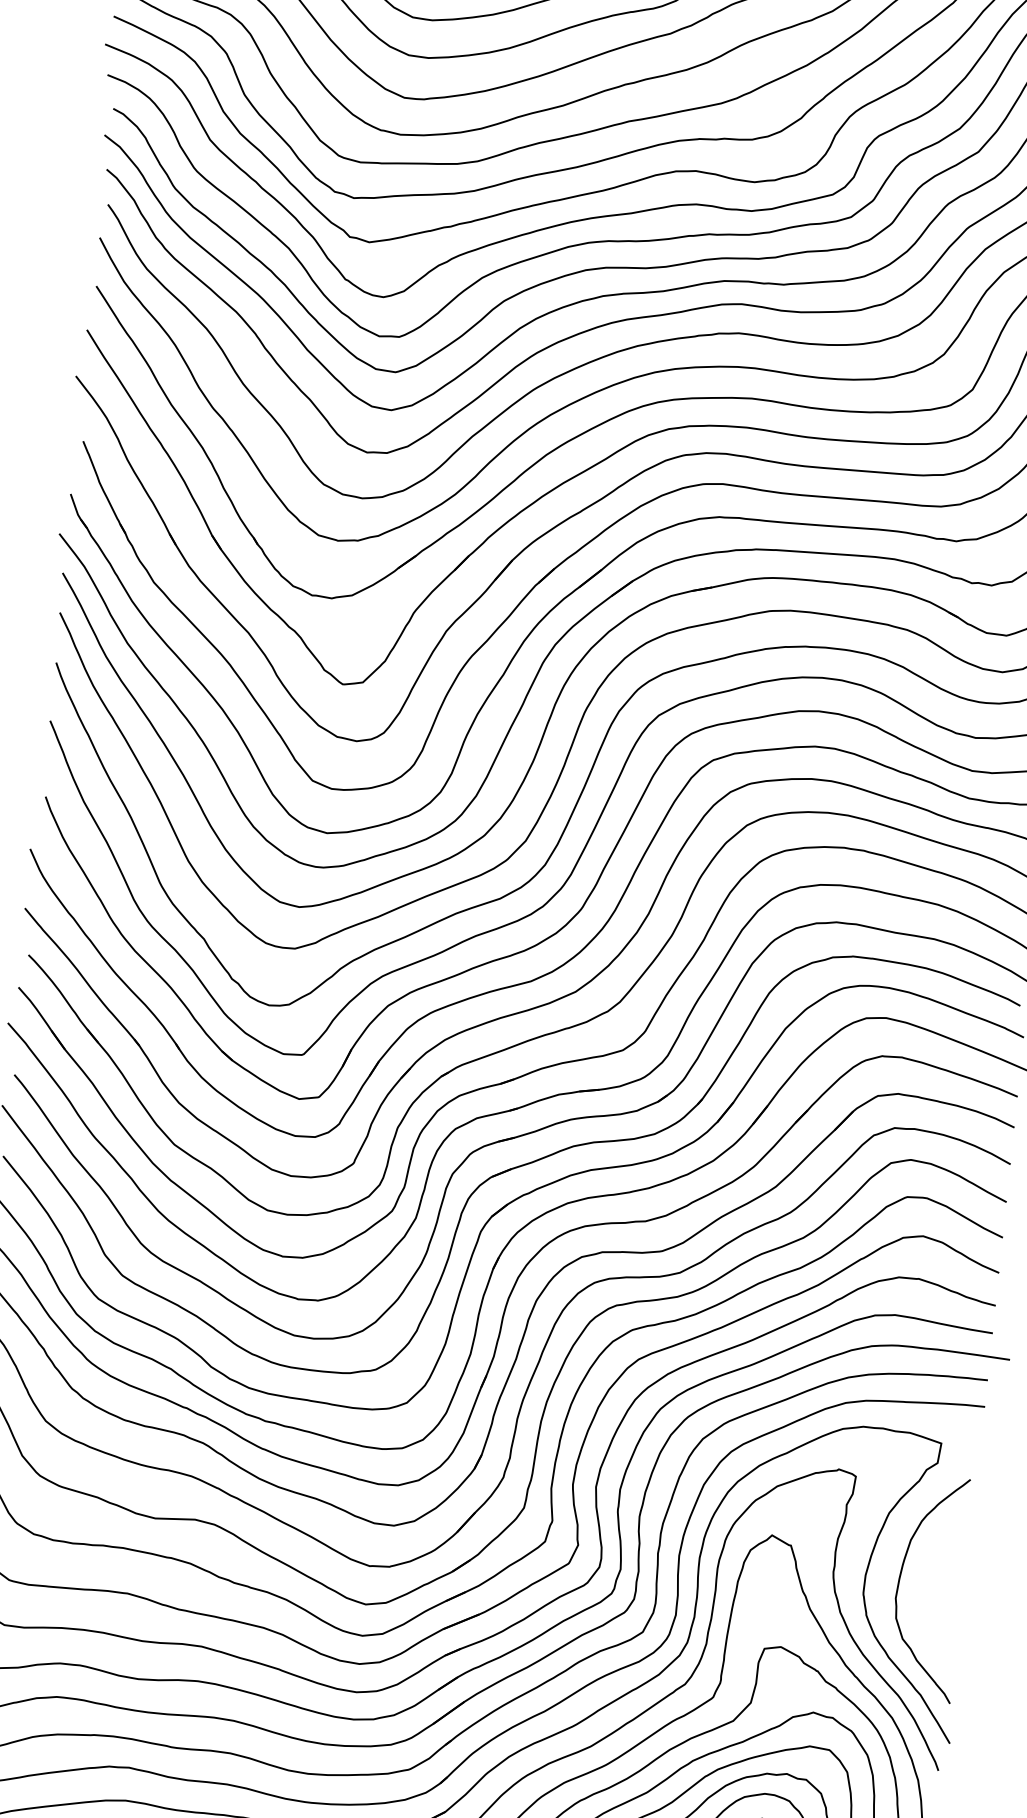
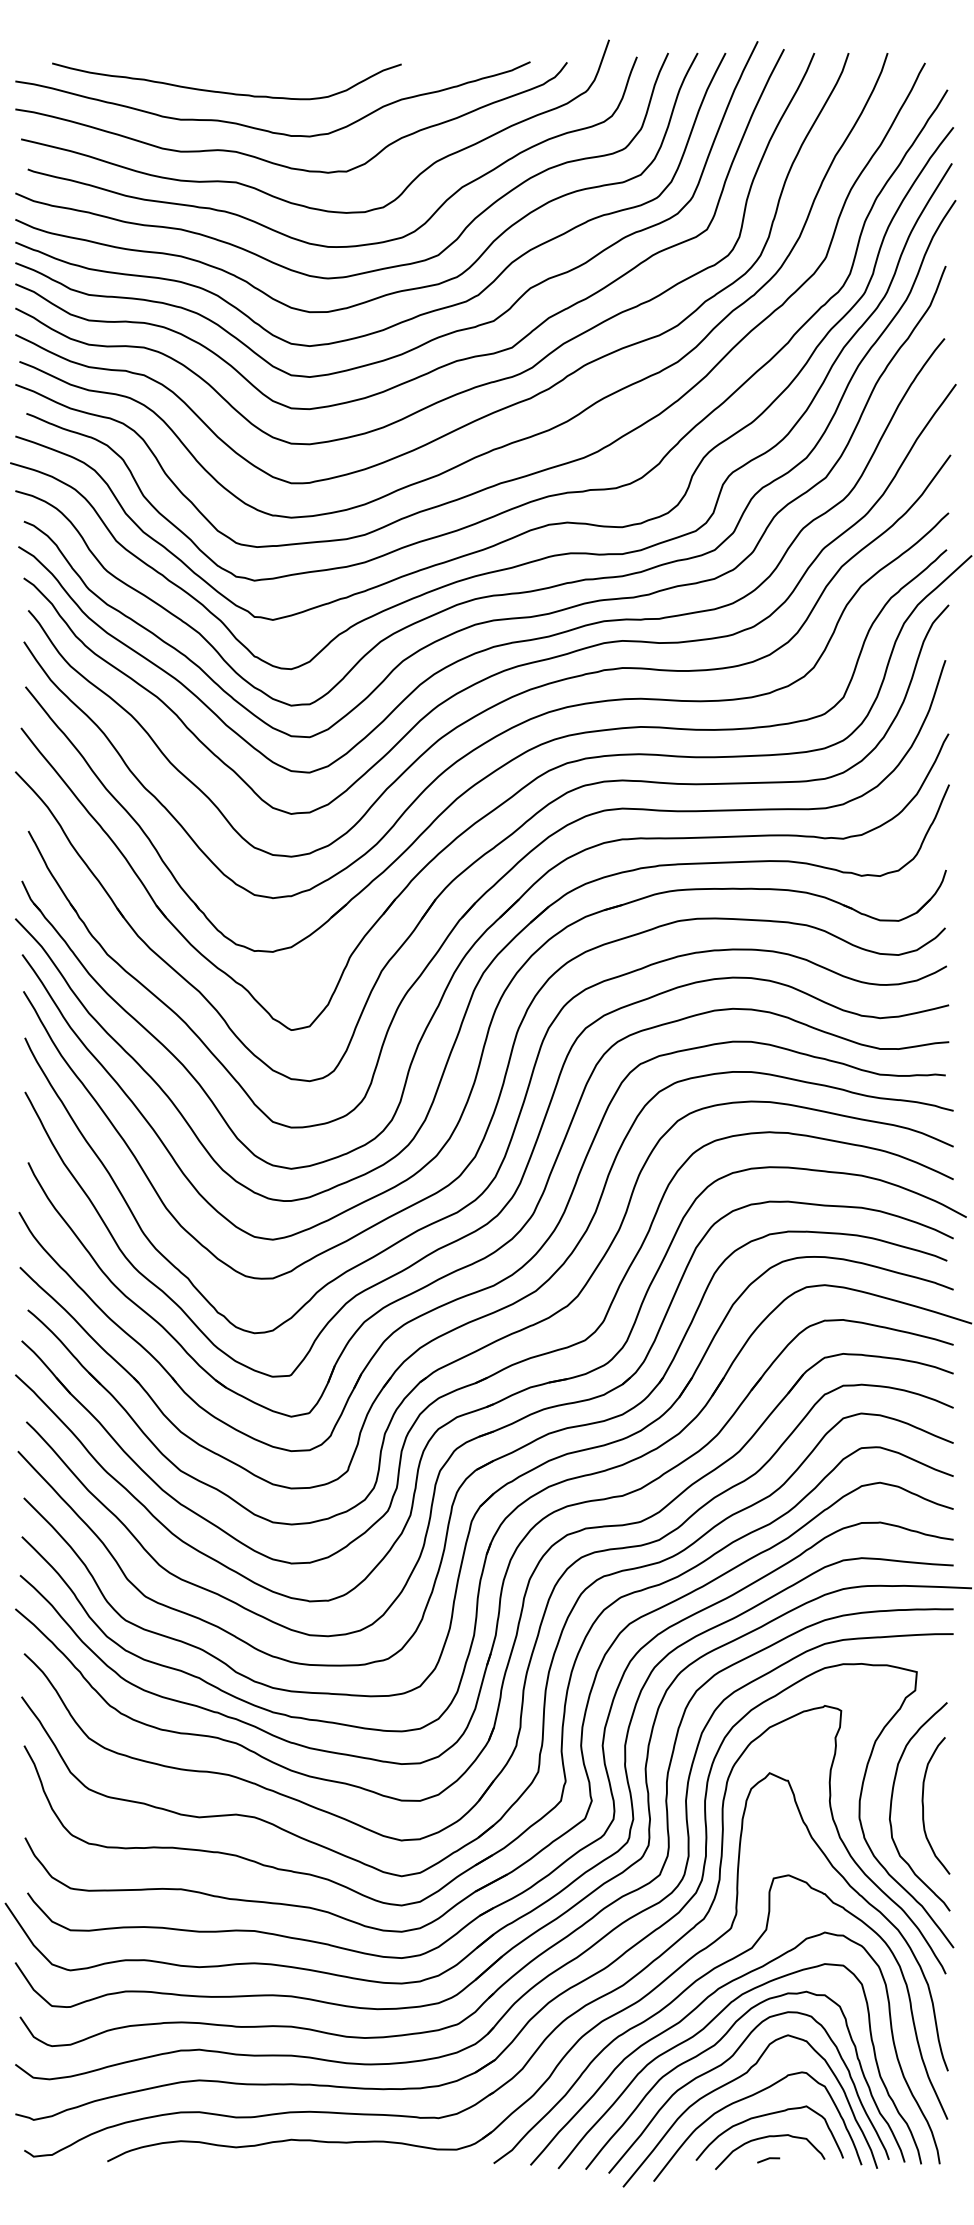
curve: (933, 1587) -> (923, 1805), added

